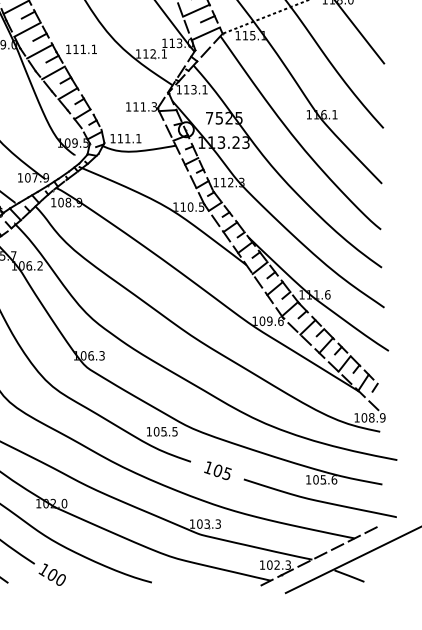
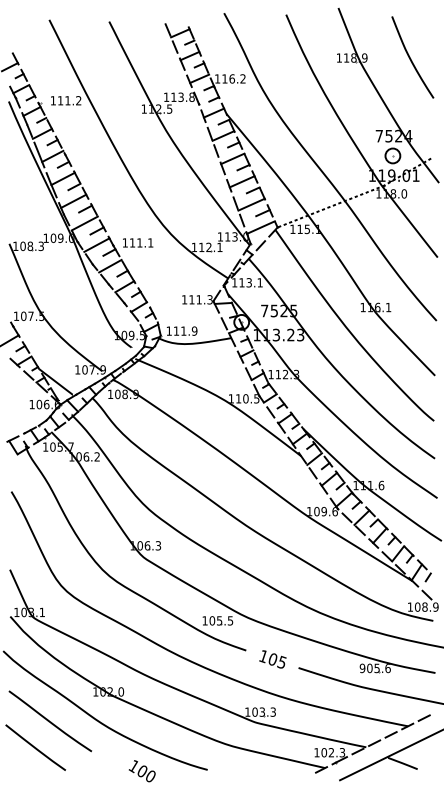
text: (138, 137) -> (194, 330), 111.1 -> 111.9
text: (308, 479) -> (362, 668), 105.6 -> 905.6
text: (51, 575) -> (141, 771), moved

